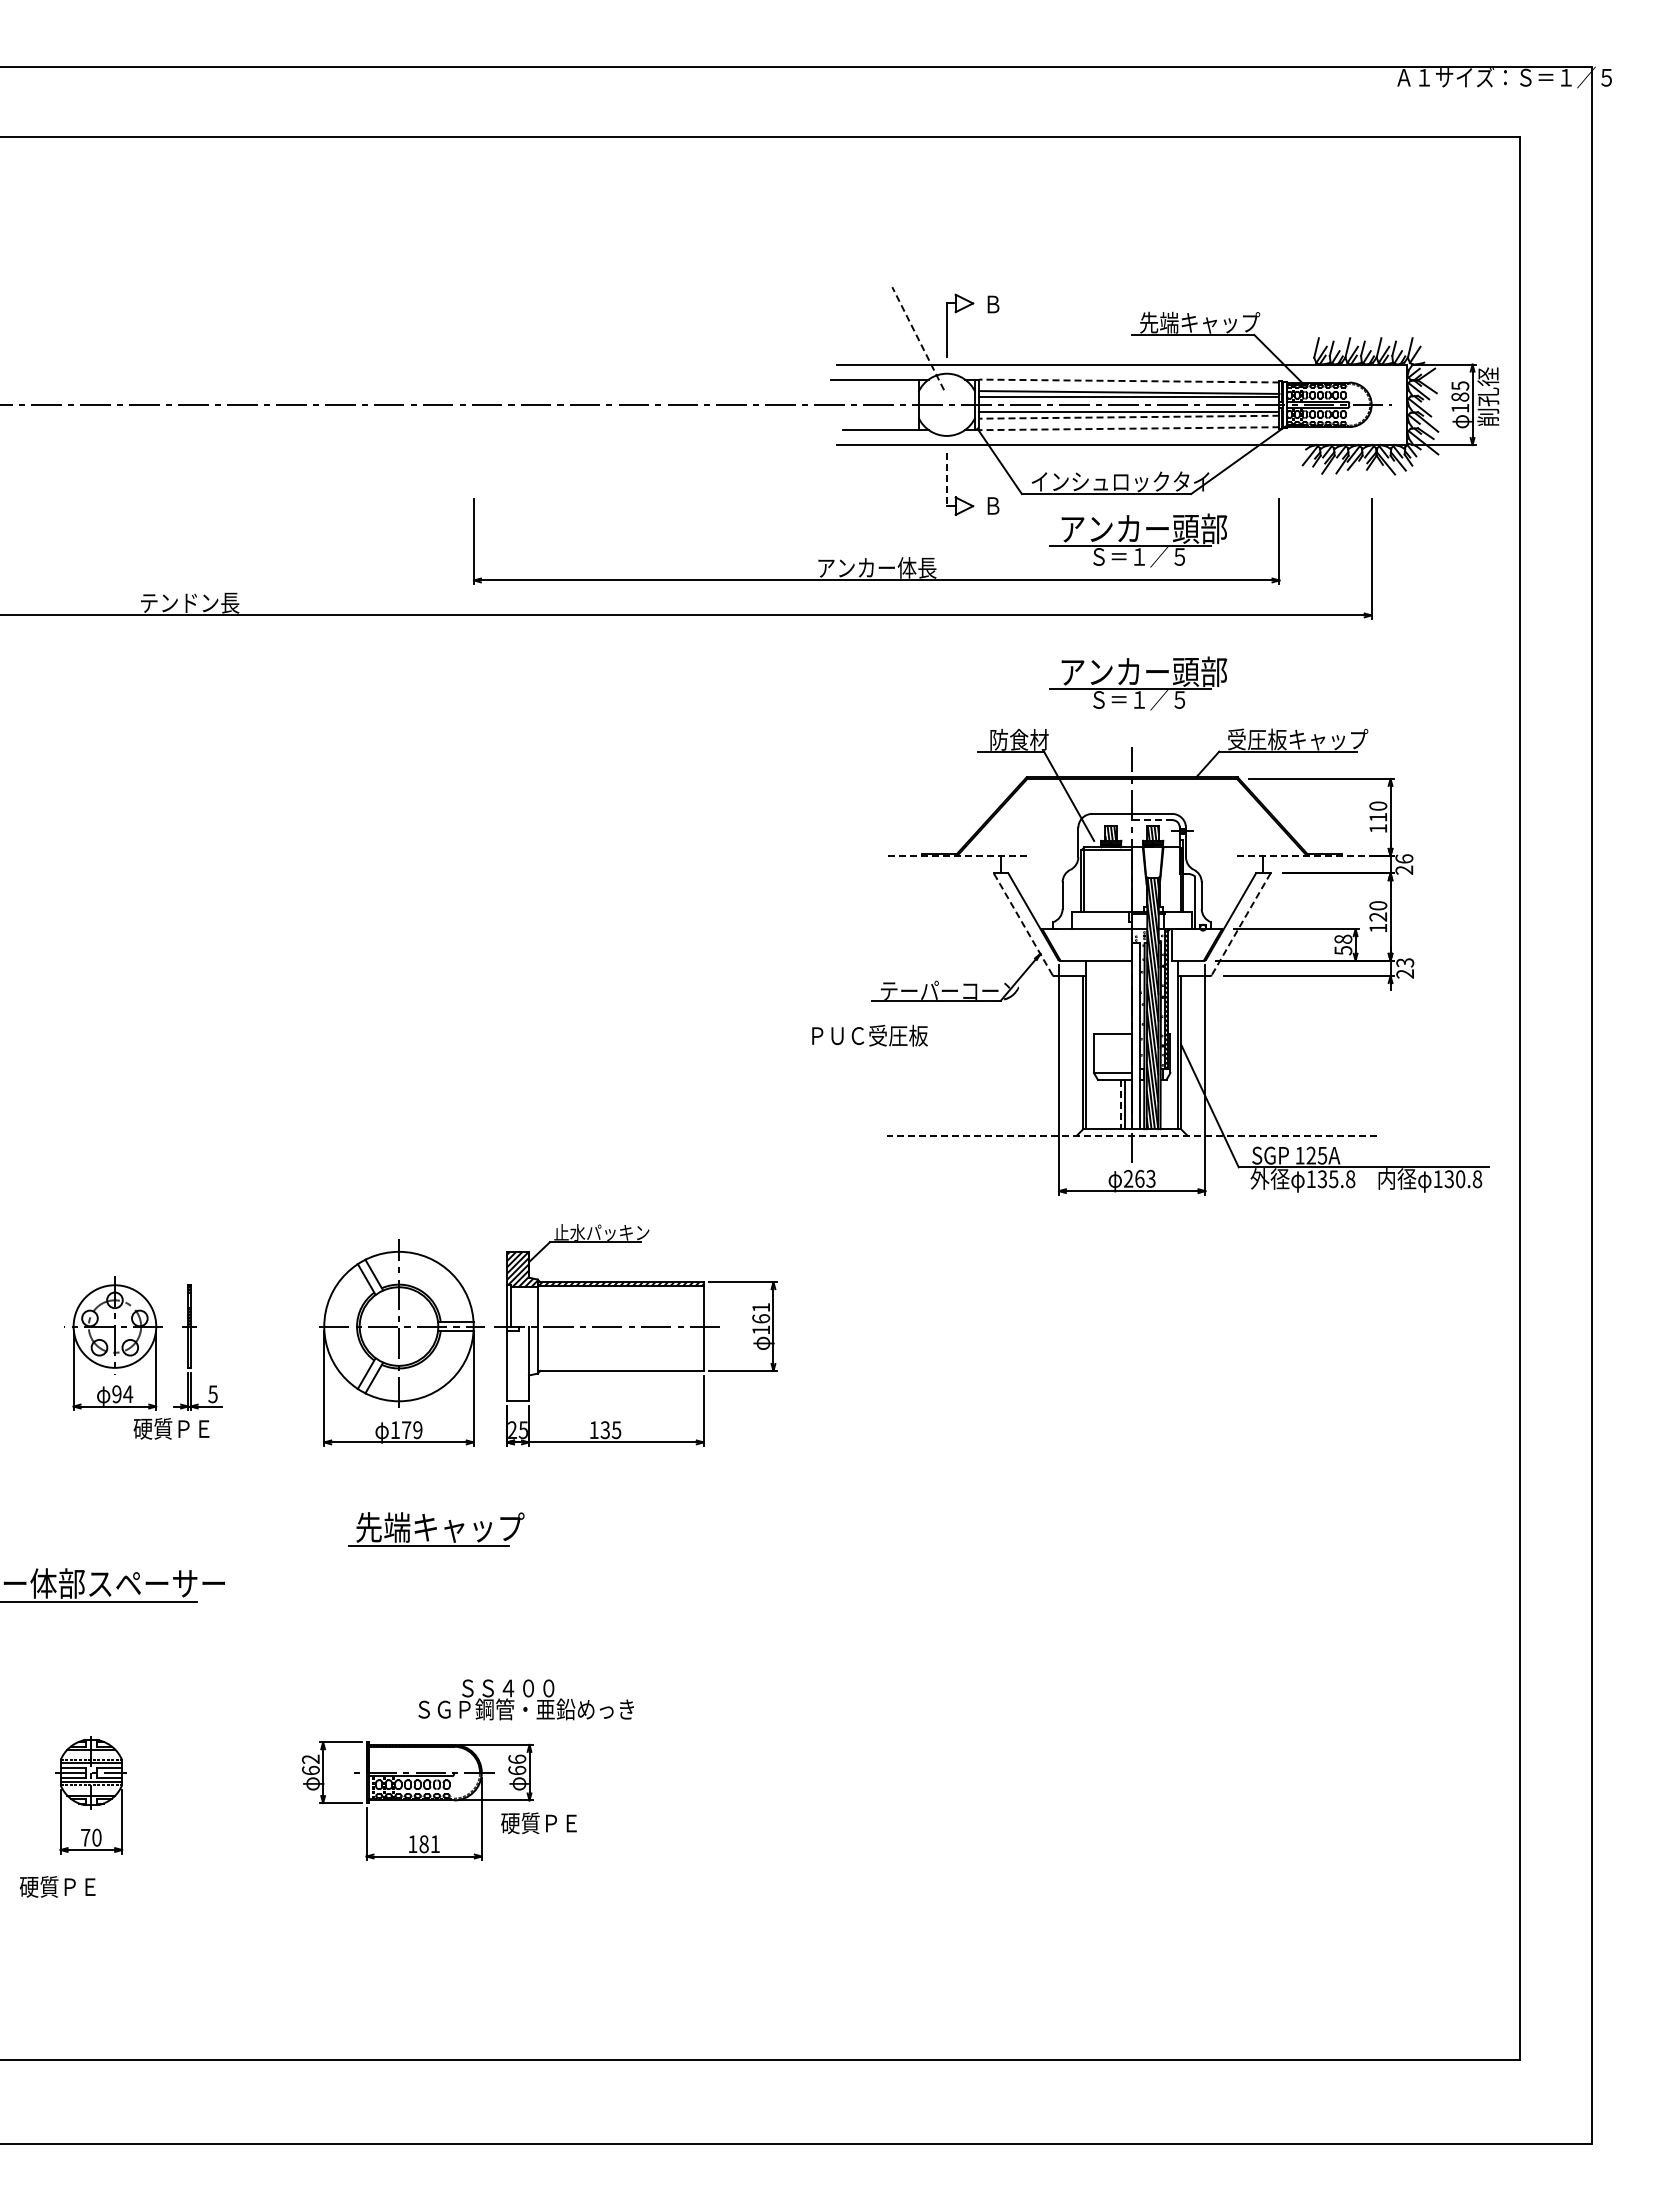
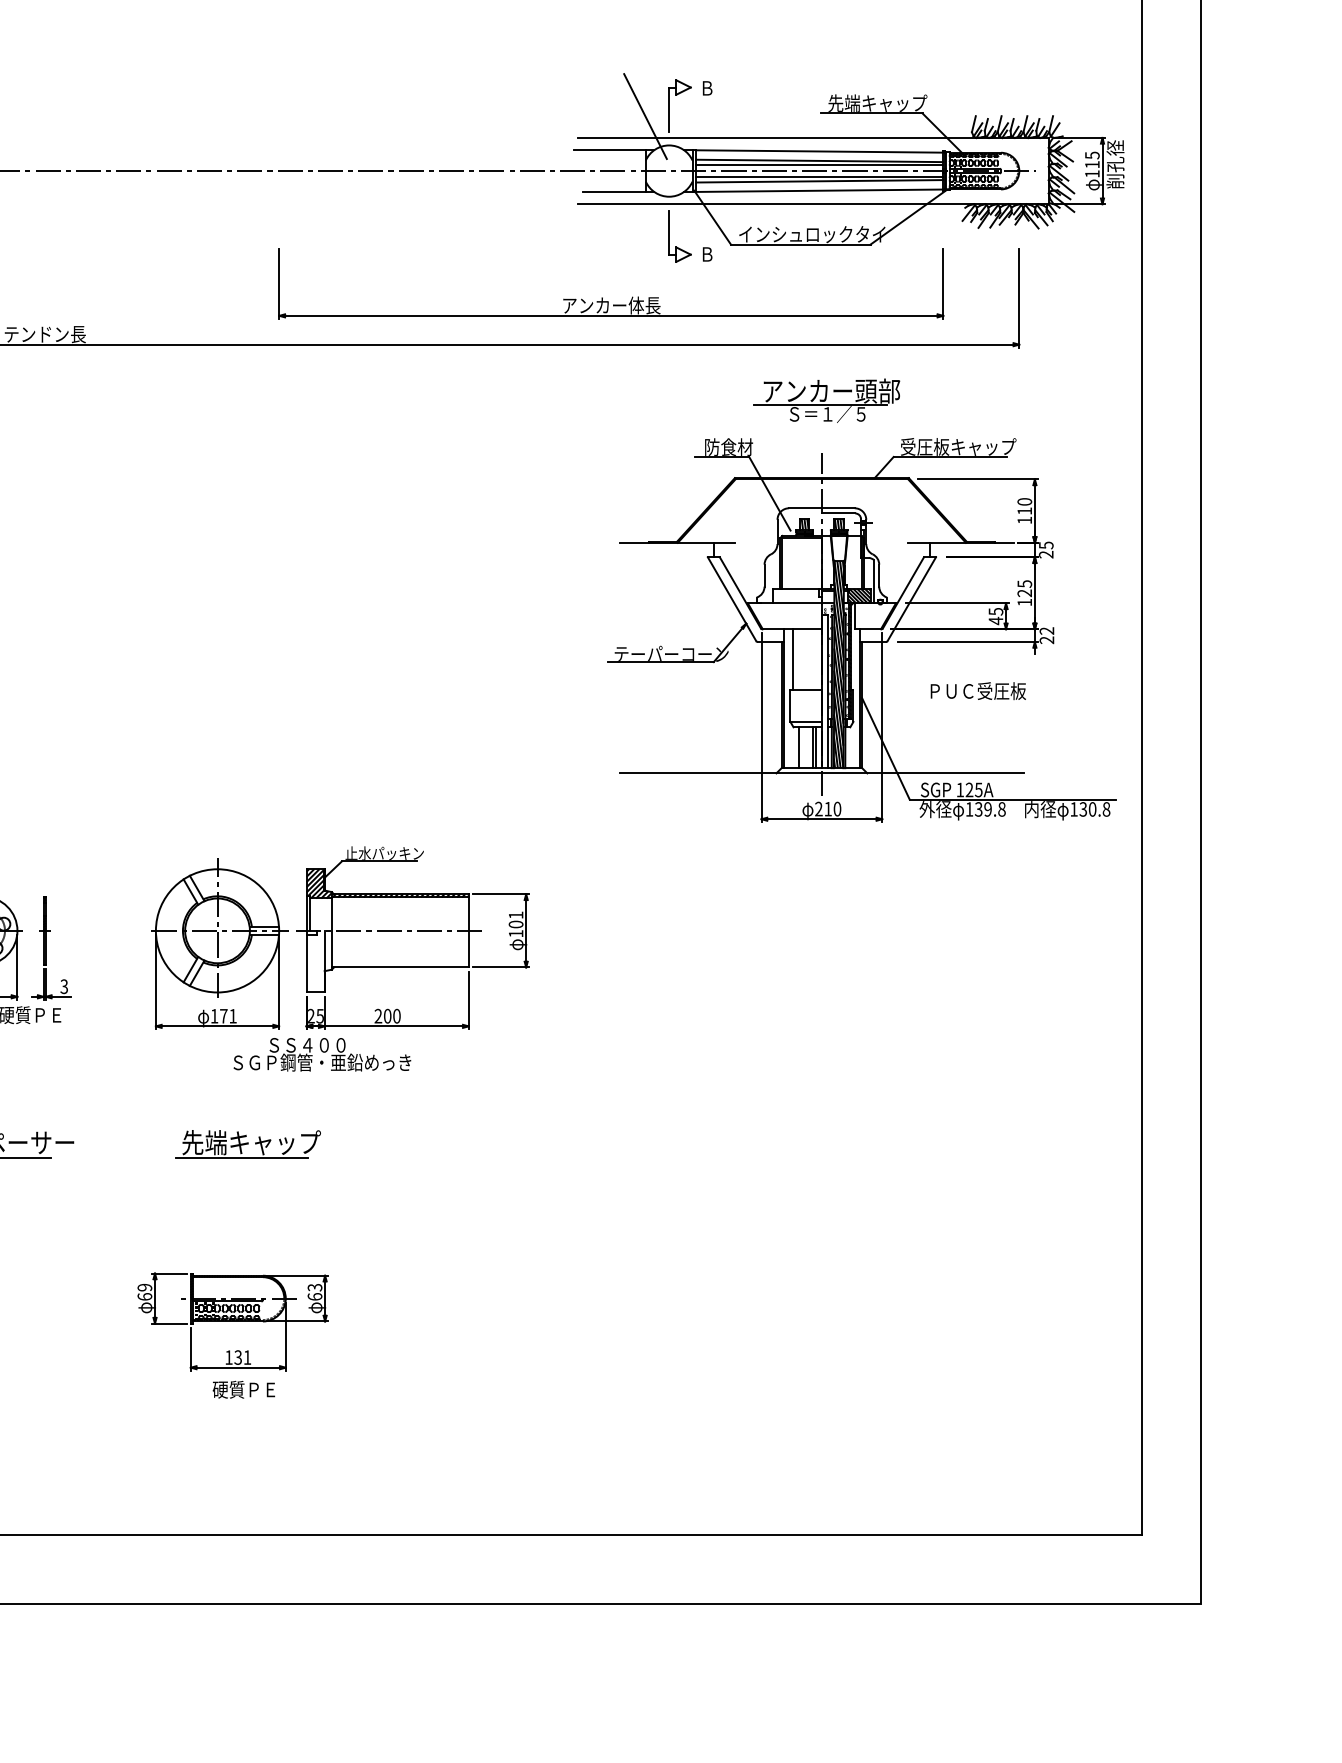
line: (918, 338) -> (645, 116), dashed -> solid
line: (1128, 381) -> (818, 151), dashed -> solid
text: (1460, 396) -> (1092, 164), 185 -> 115
line: (1128, 417) -> (818, 181), dashed -> solid
line: (1128, 428) -> (818, 190), dashed -> solid
line: (946, 479) -> (668, 232), dashed -> solid
part: (1138, 540) -> (827, 282), removed
line: (1151, 820) -> (837, 513), dashed -> solid
line: (957, 855) -> (677, 542), dashed -> solid
line: (1300, 855) -> (960, 542), dashed -> solid
text: (1404, 858) -> (1046, 545), 26 -> 25
text: (1378, 905) -> (1024, 583), 120 -> 125
hatch: (1177, 920) -> (859, 596), added
line: (1023, 924) -> (732, 599), dashed -> solid
line: (1241, 924) -> (912, 599), dashed -> solid
text: (1343, 944) -> (996, 615), 58 -> 45
text: (1405, 962) -> (1047, 630), 23 -> 22
line: (1096, 997) -> (792, 659), added
text: (869, 1035) -> (977, 690), moved
line: (1104, 1104) -> (799, 747), added
line: (1120, 1104) -> (812, 747), dashed -> solid
line: (1132, 1135) -> (822, 773), dashed -> solid
text: (1145, 1178) -> (832, 808), 263 -> 210
text: (1333, 1179) -> (987, 809), 135.8 -> 139.8
text: (760, 1318) -> (515, 924), 161 -> 101
text: (212, 1393) -> (63, 986), 5 -> 3
text: (417, 1430) -> (232, 1016), 179 -> 171
text: (605, 1430) -> (387, 1016), 135 -> 200
part: (436, 1529) -> (248, 1144), moved
text: (525, 1699) -> (321, 1054), moved
text: (310, 1758) -> (144, 1286), 62 -> 69
text: (517, 1759) -> (315, 1287), 66 -> 63
text: (538, 1823) -> (243, 1389), moved
text: (423, 1844) -> (237, 1357), 181 -> 131

